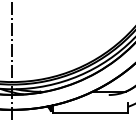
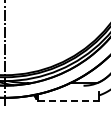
line: (90, 113) -> (68, 100), solid -> dashed

